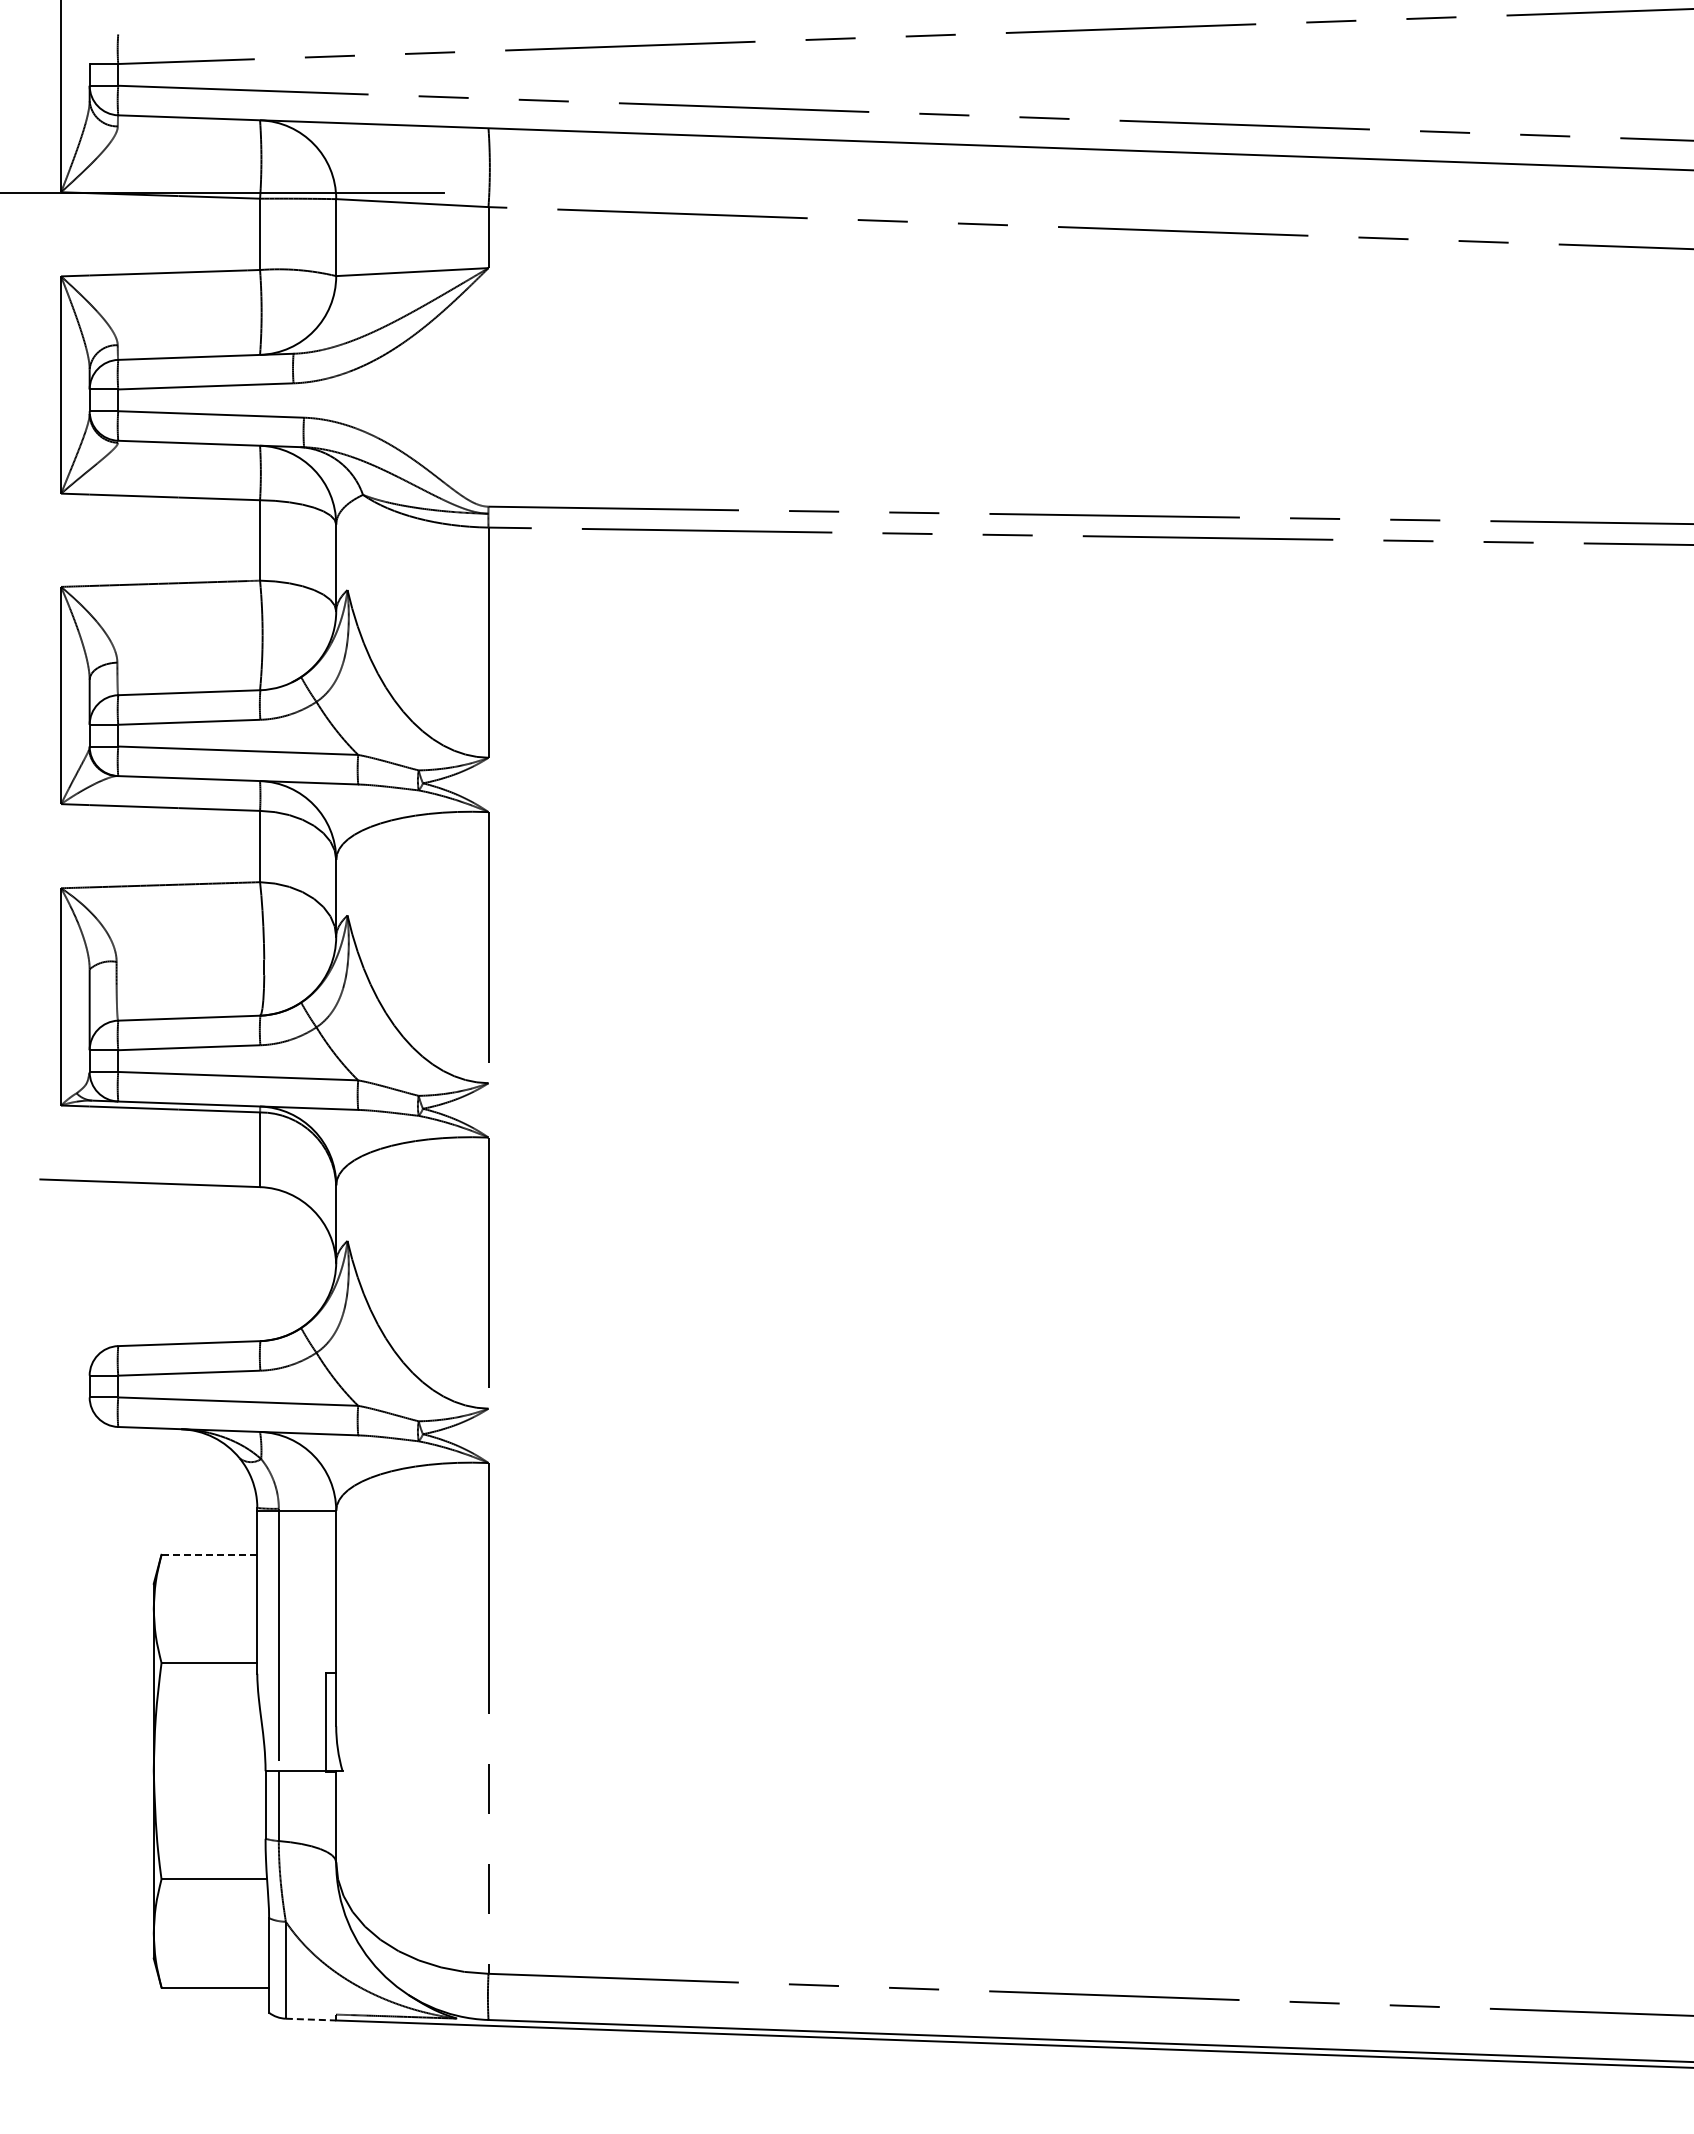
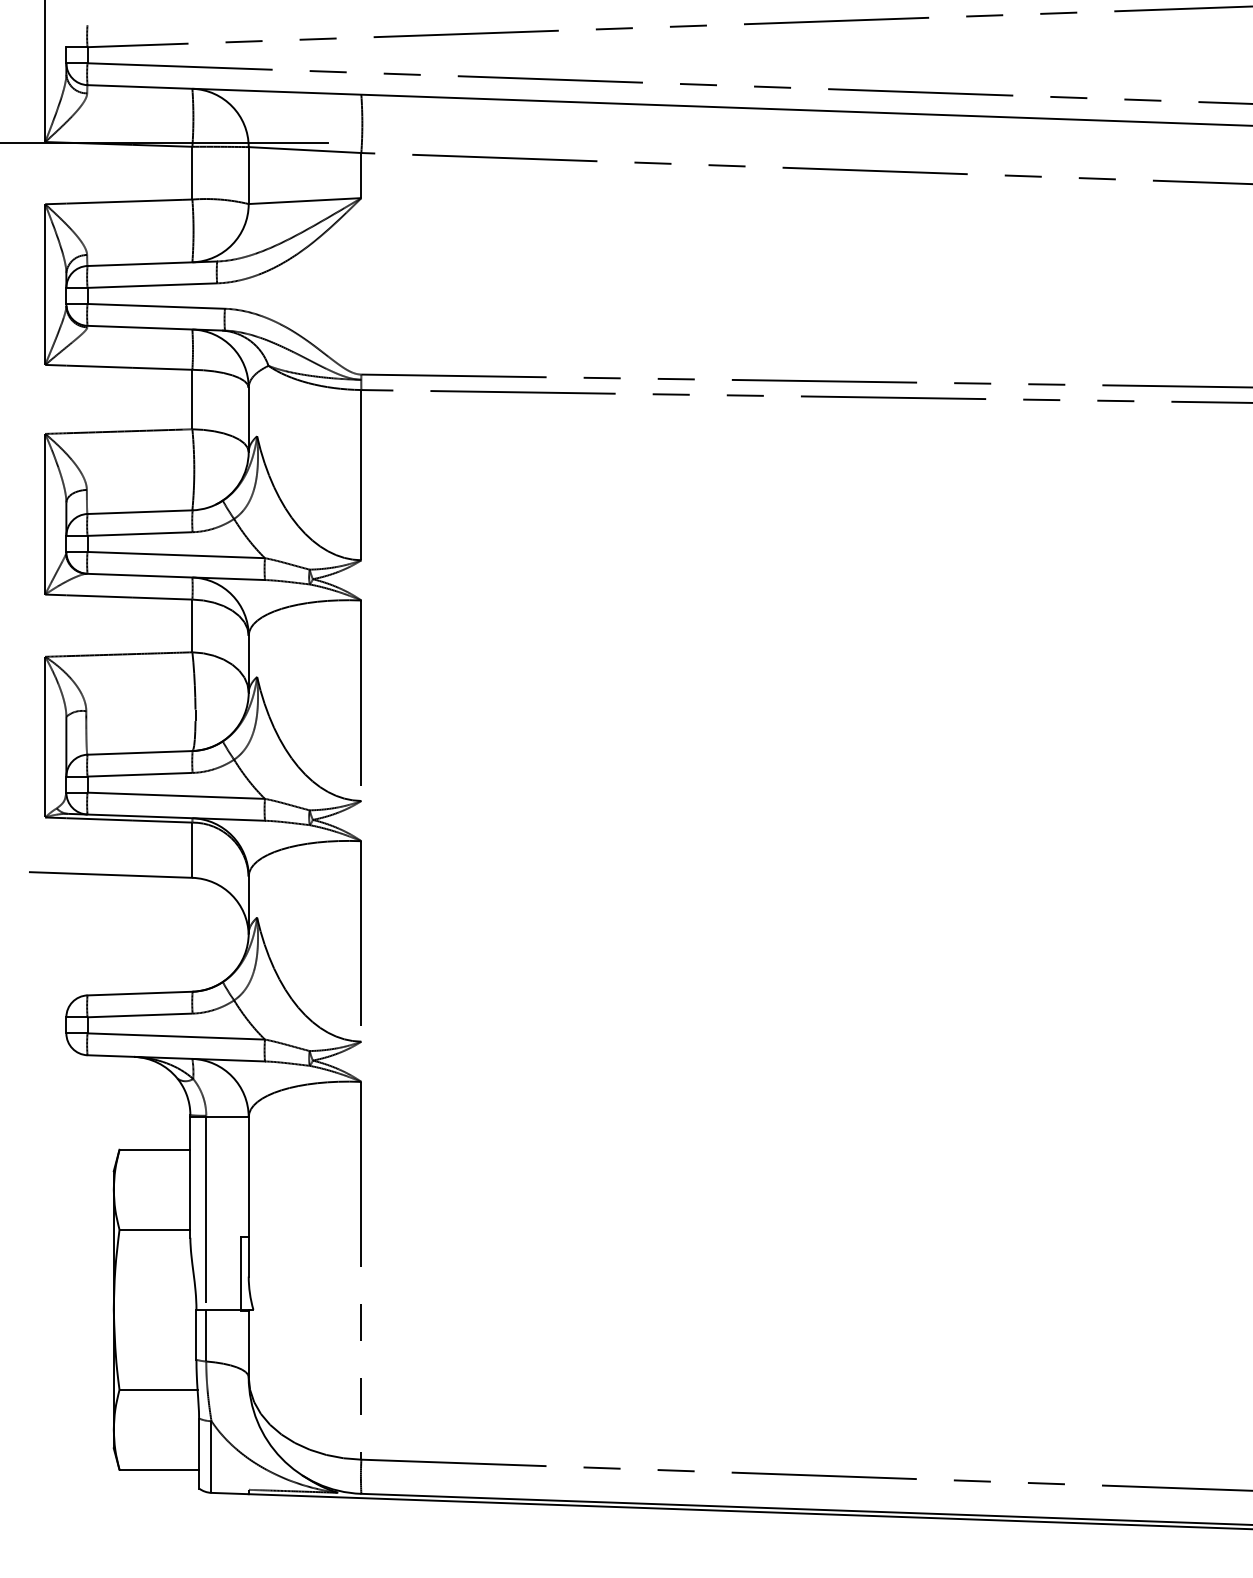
line: (209, 1554) -> (155, 1149), dashed -> solid
line: (311, 2019) -> (230, 1493), dashed -> solid

